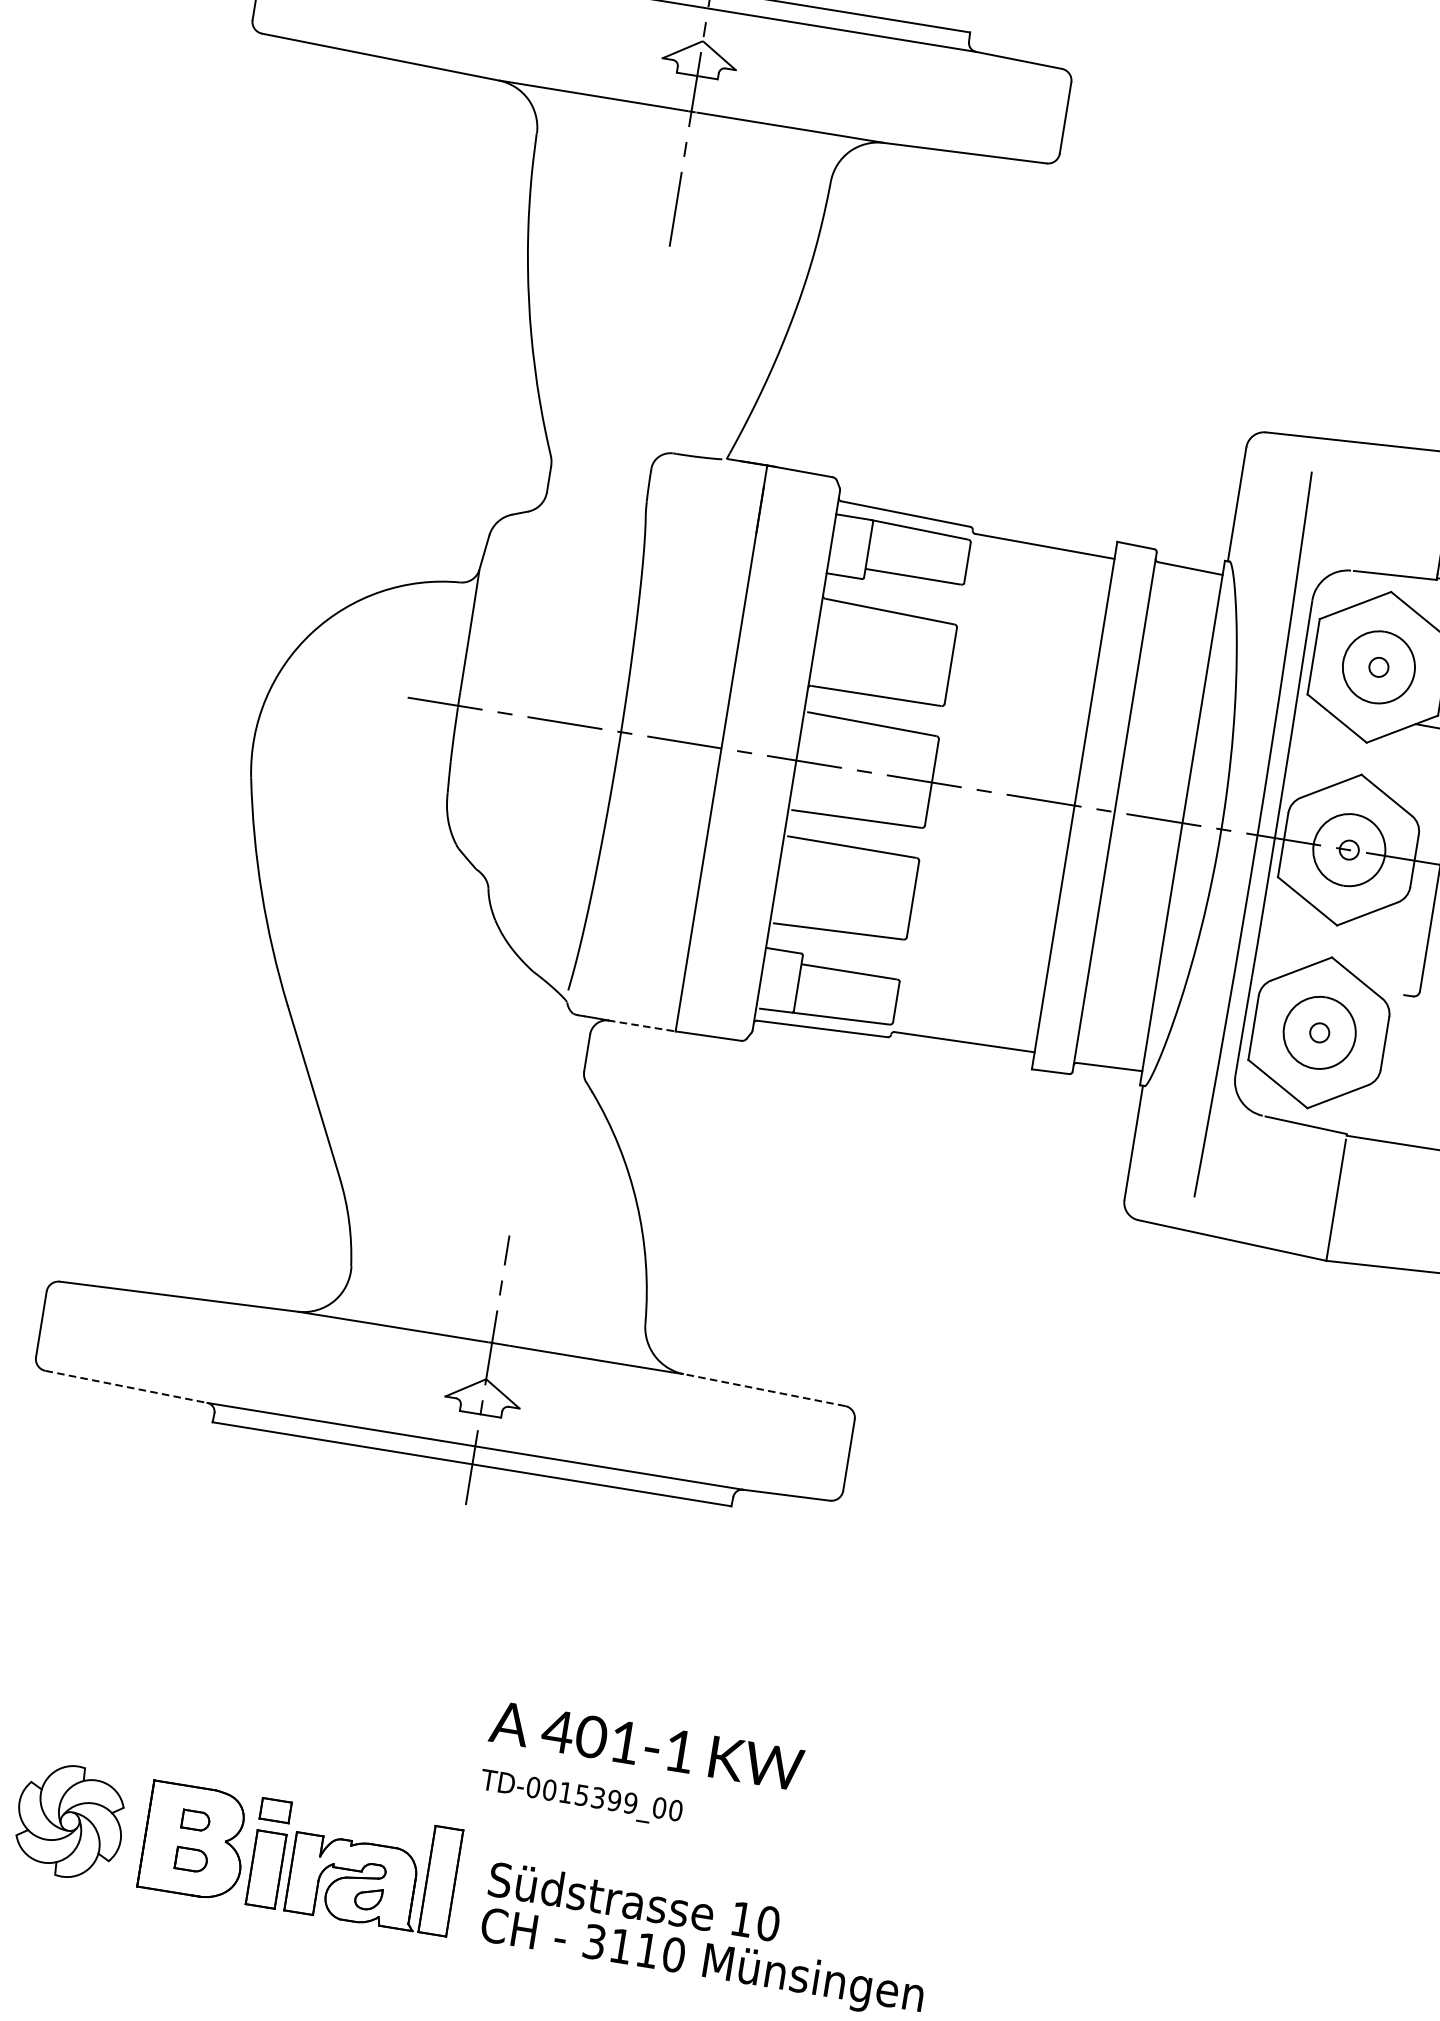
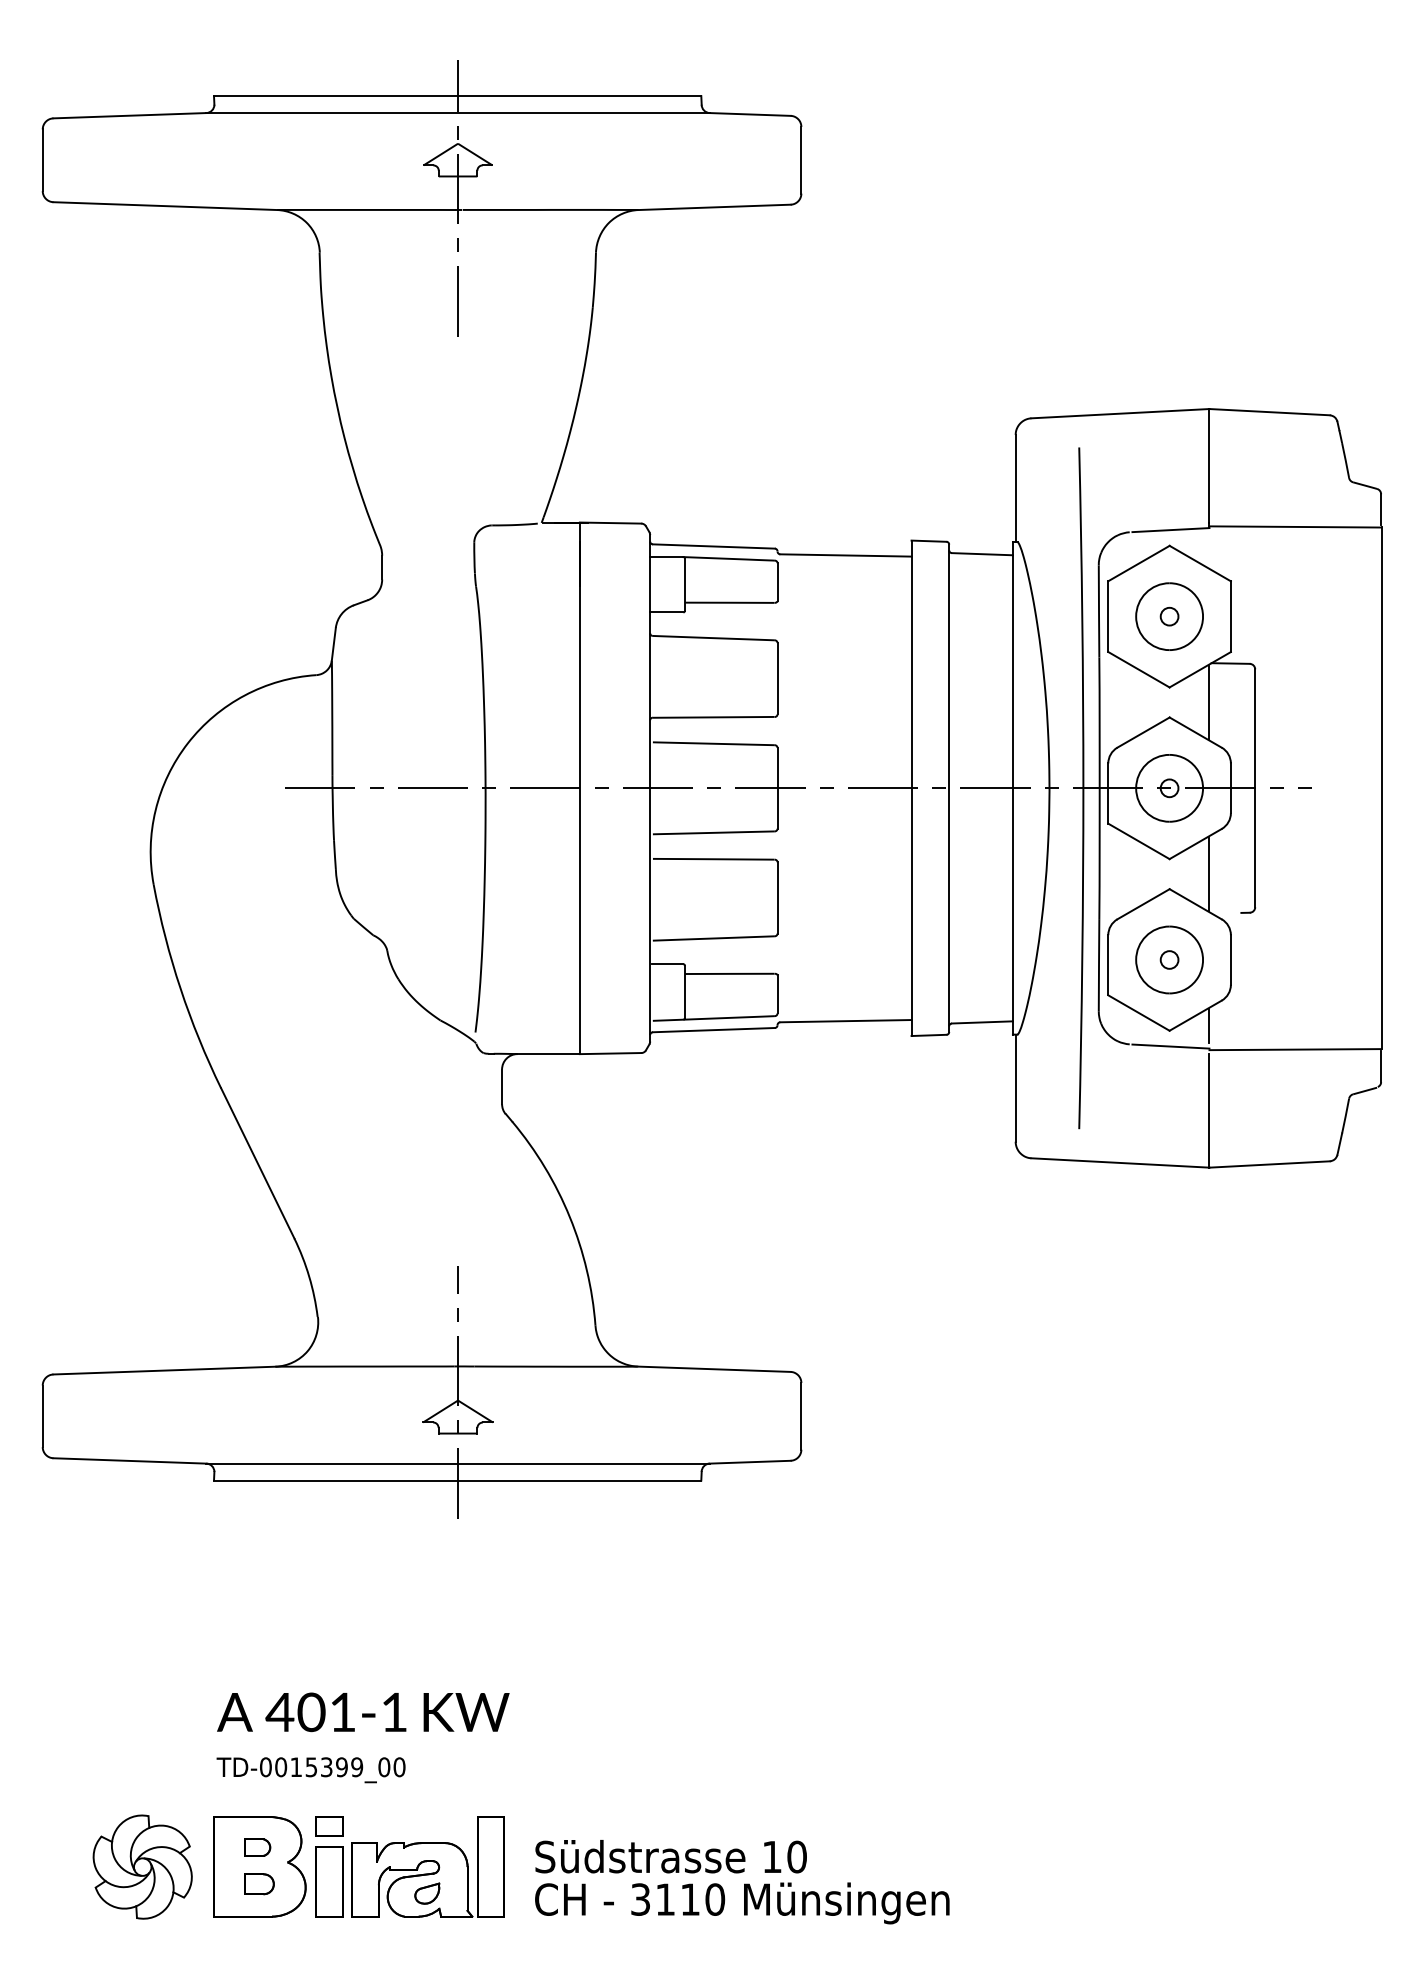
line: (1406, 765) -> (1209, 702), added
line: (1377, 947) -> (1209, 873), added
line: (642, 1026) -> (548, 1054), dashed -> solid
line: (1350, 1110) -> (1209, 1026), added
line: (126, 1386) -> (129, 1460), dashed -> solid
line: (763, 1390) -> (713, 1369), dashed -> solid
text: (641, 1772) -> (362, 1737), moved

